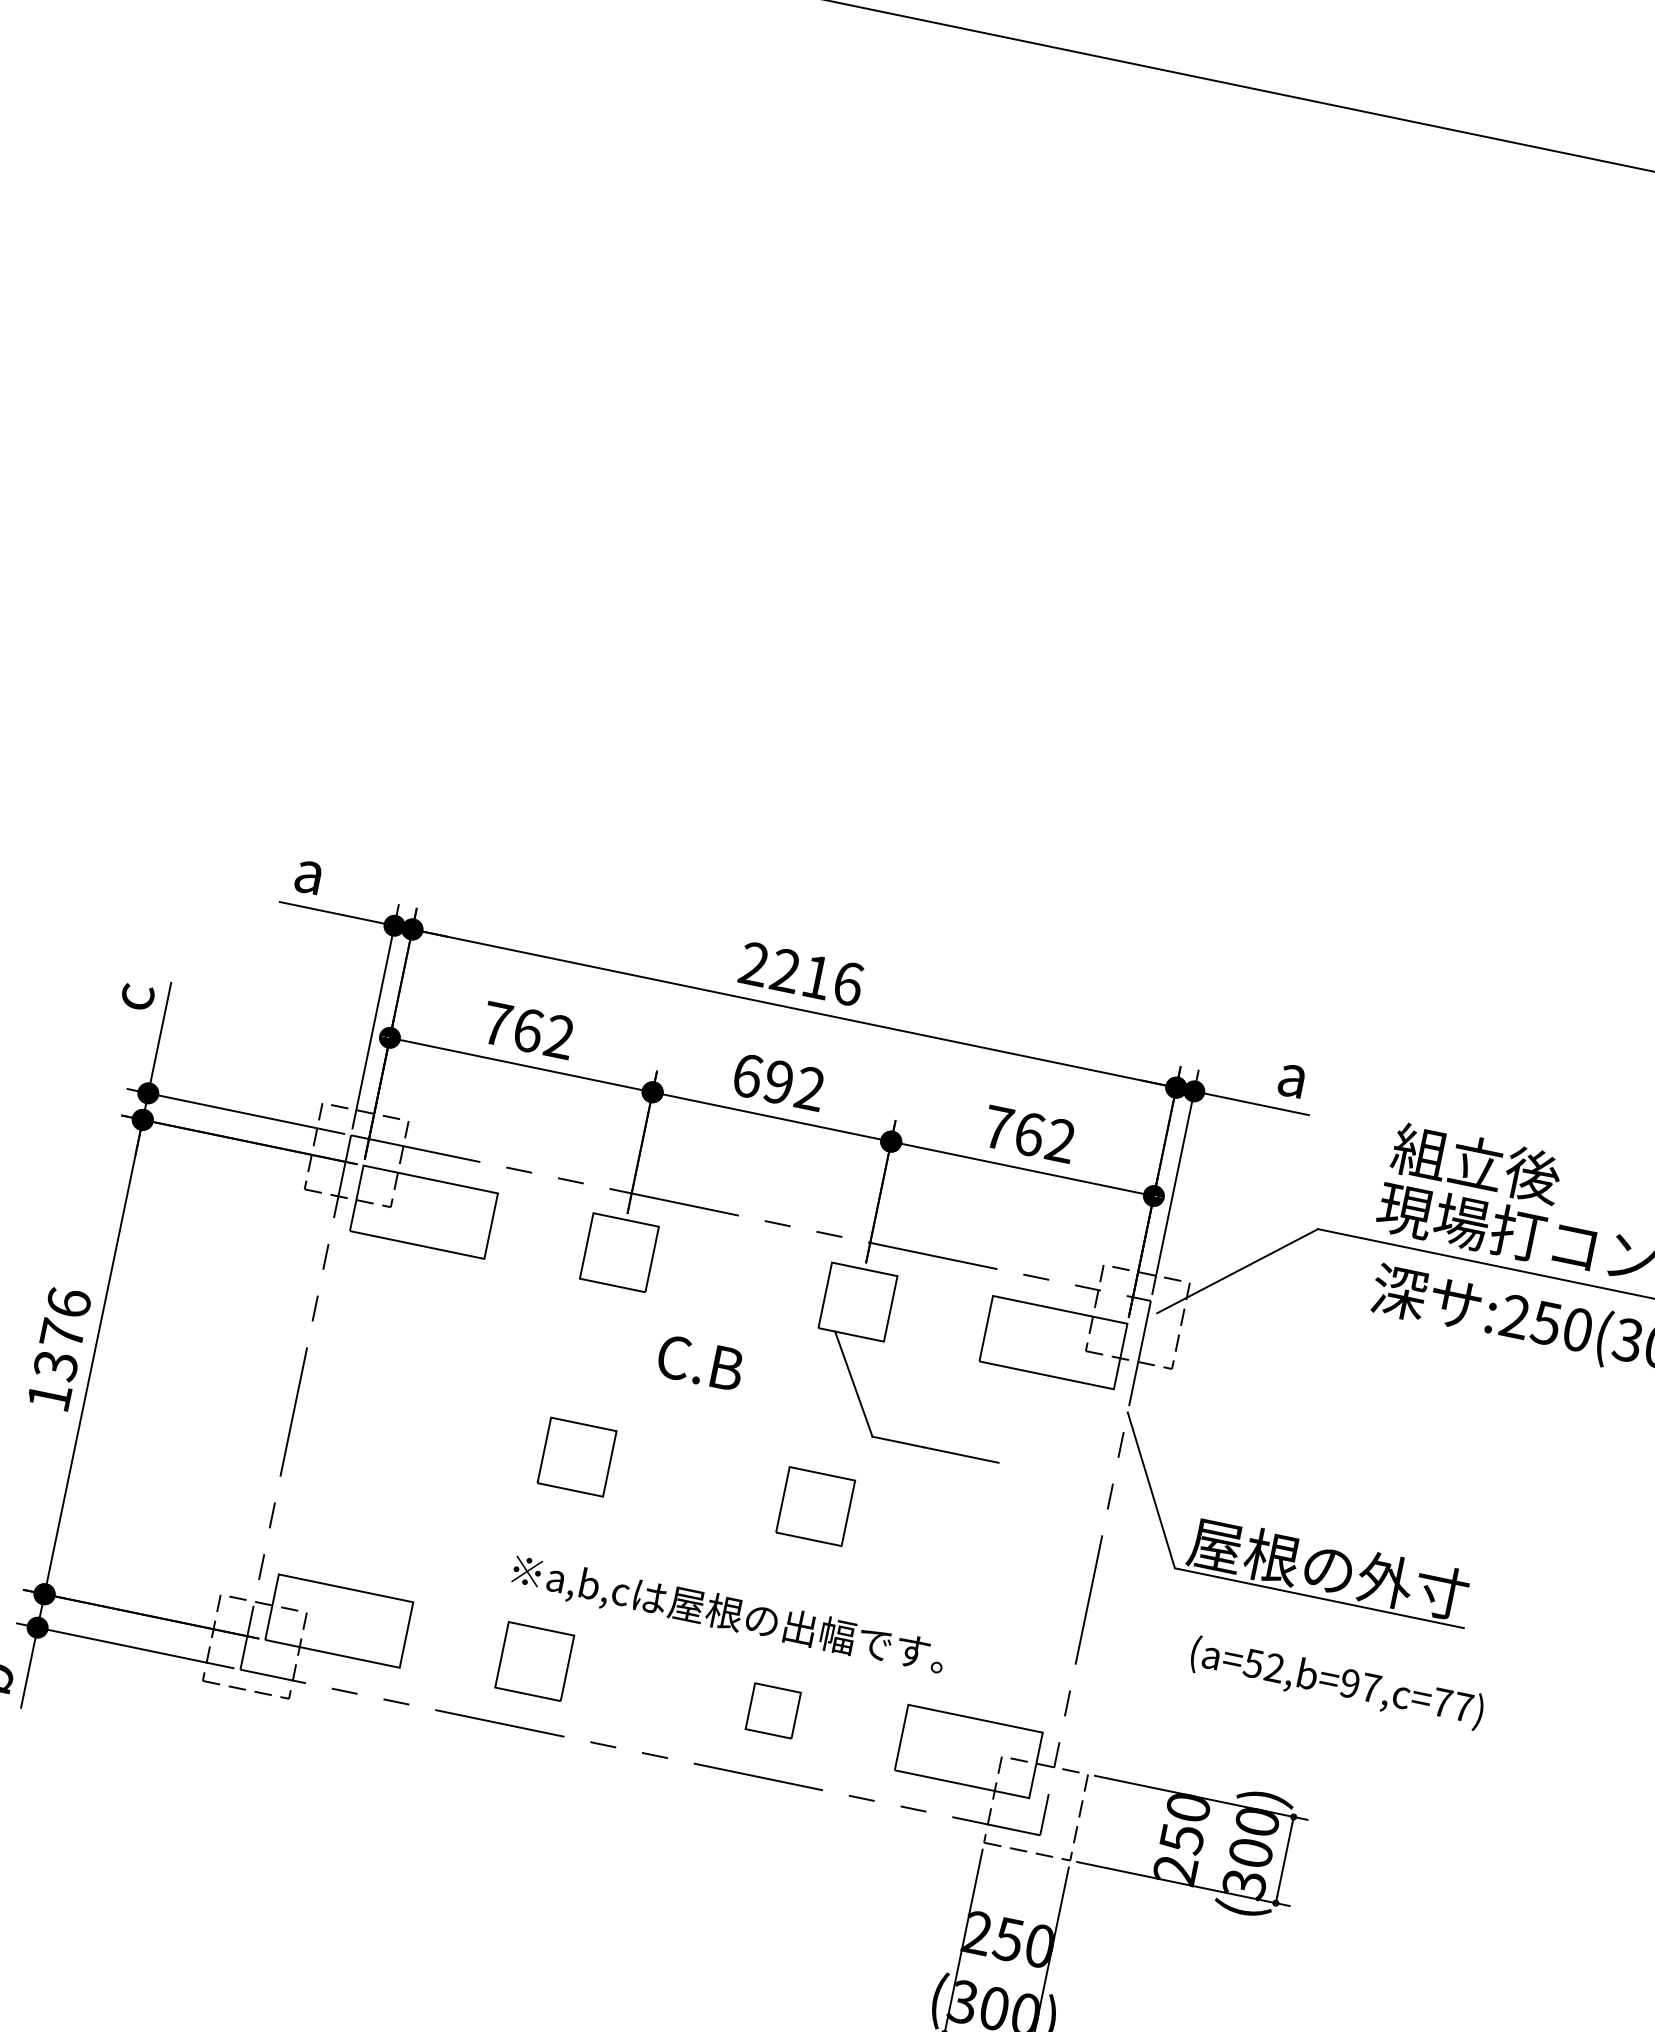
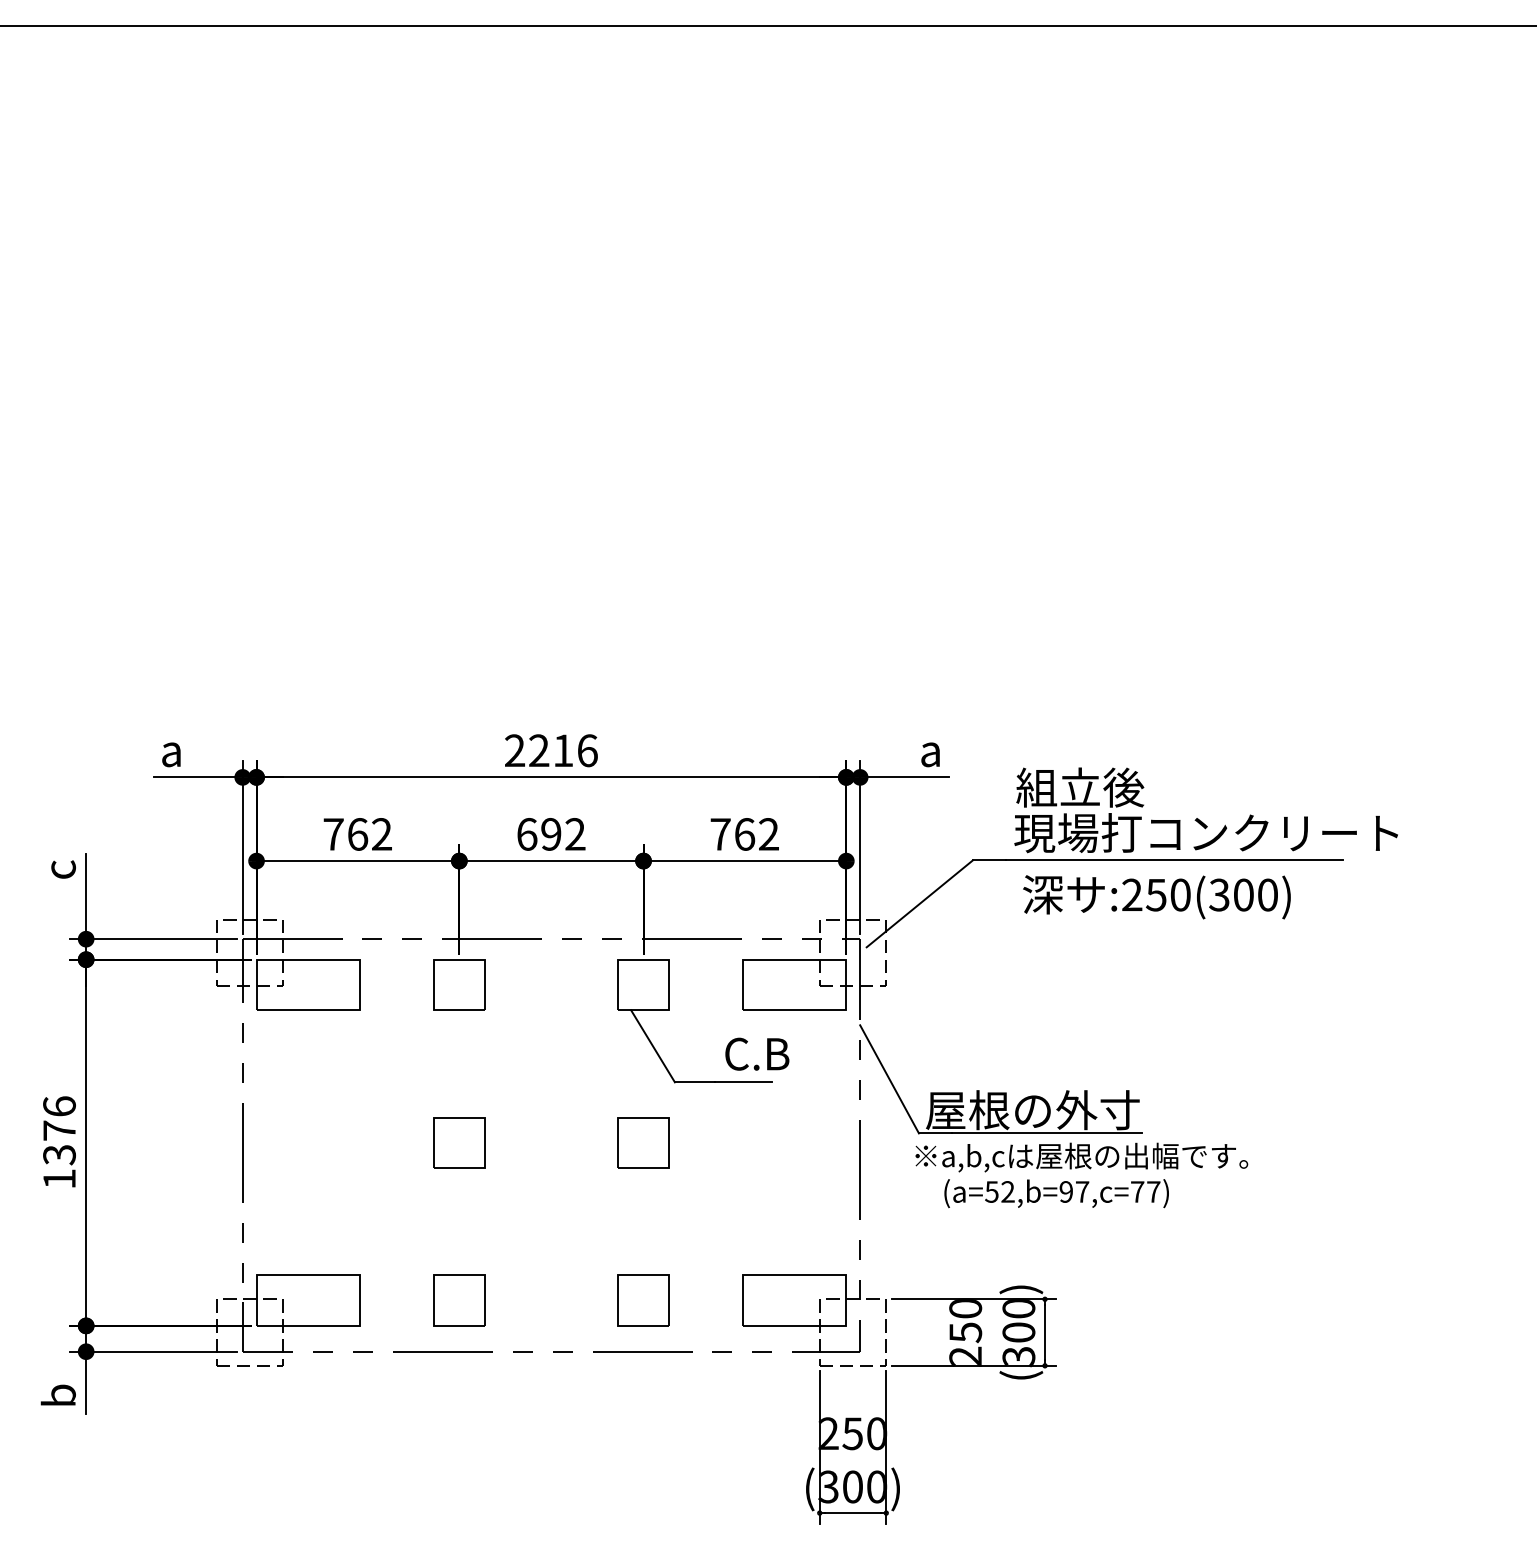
text: (700, 1362) -> (757, 1053), moved
text: (728, 1615) -> (1081, 1157), moved
part: (773, 1710) -> (643, 1300), size x1.43

